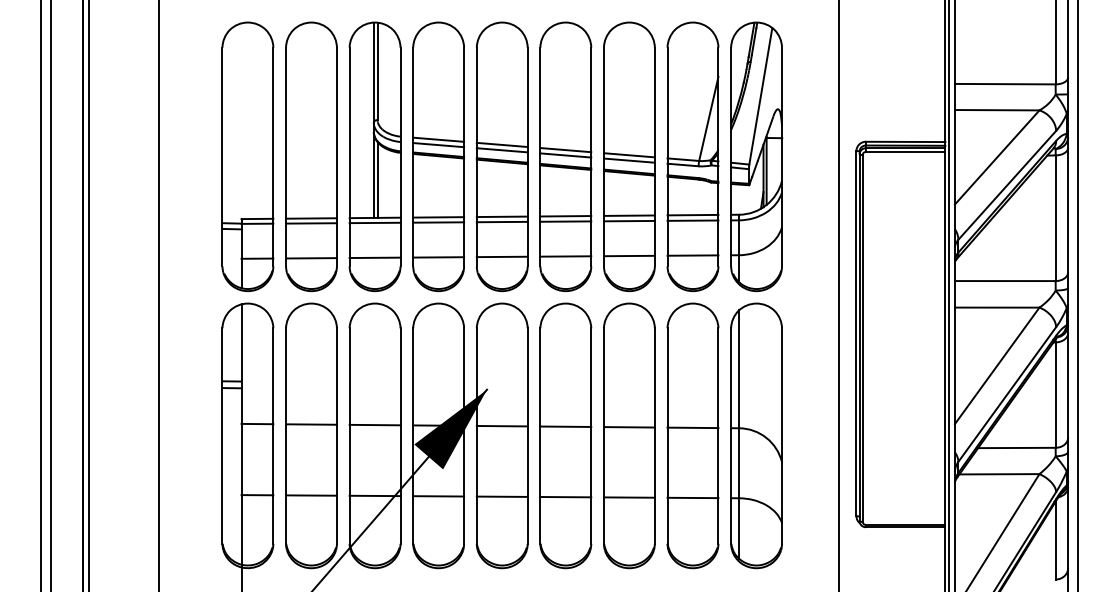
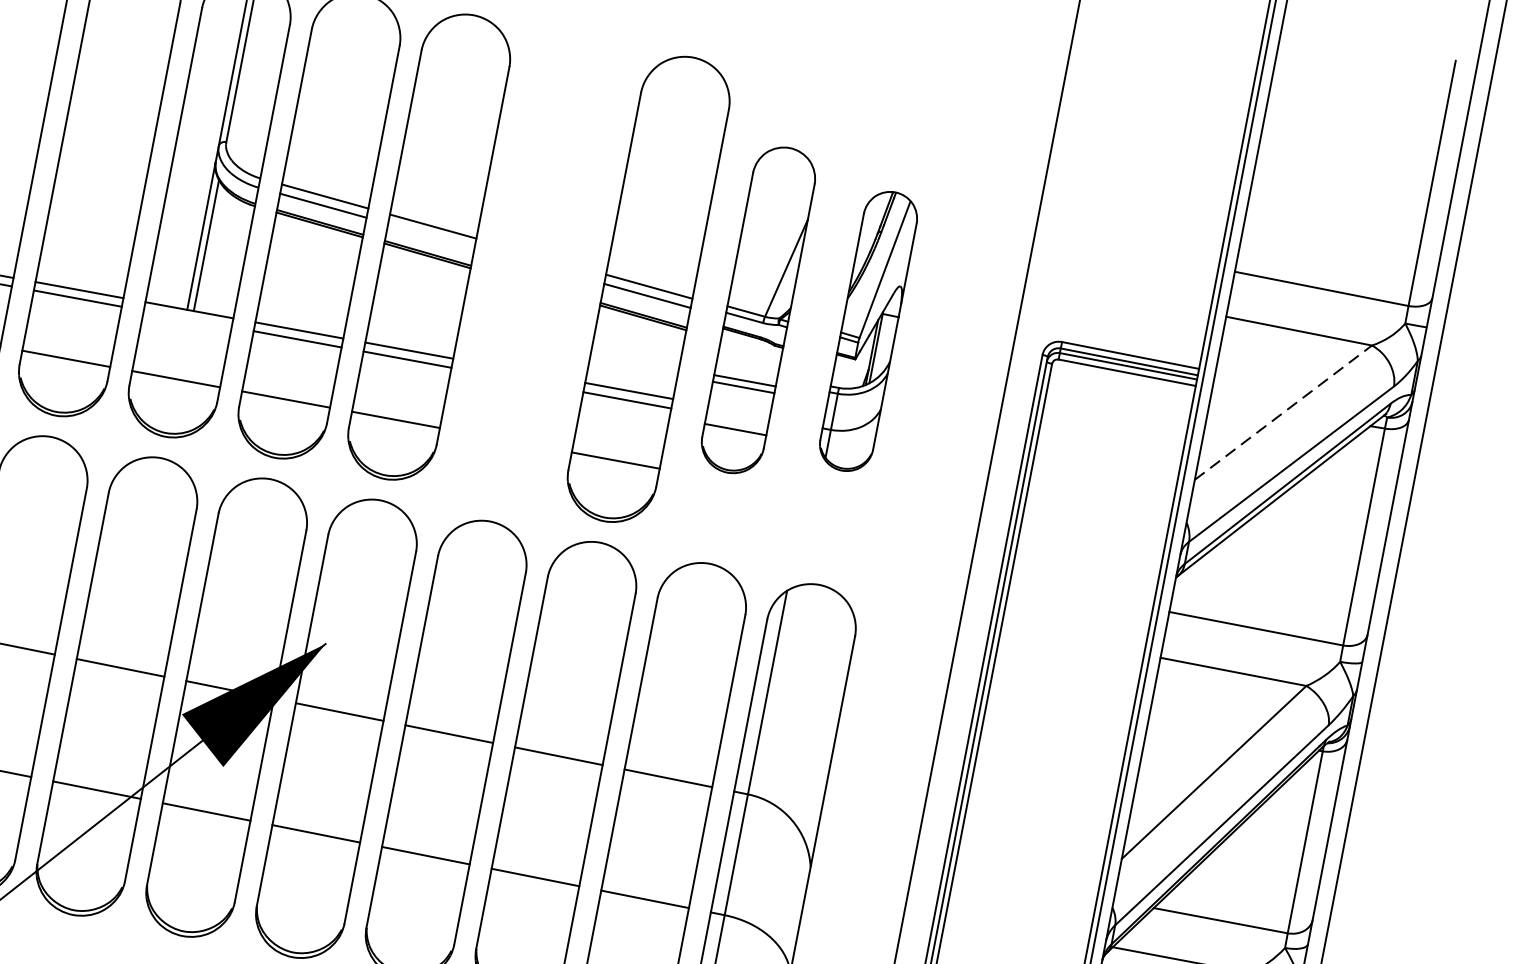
line: (501, 150) -> (430, 235), removed
part: (565, 156) -> (538, 267), removed
part: (692, 156) -> (757, 309), size x0.7
part: (756, 156) -> (868, 331), size x0.6
line: (997, 157) -> (1283, 412), solid -> dashed
line: (374, 222) -> (186, 317), removed

